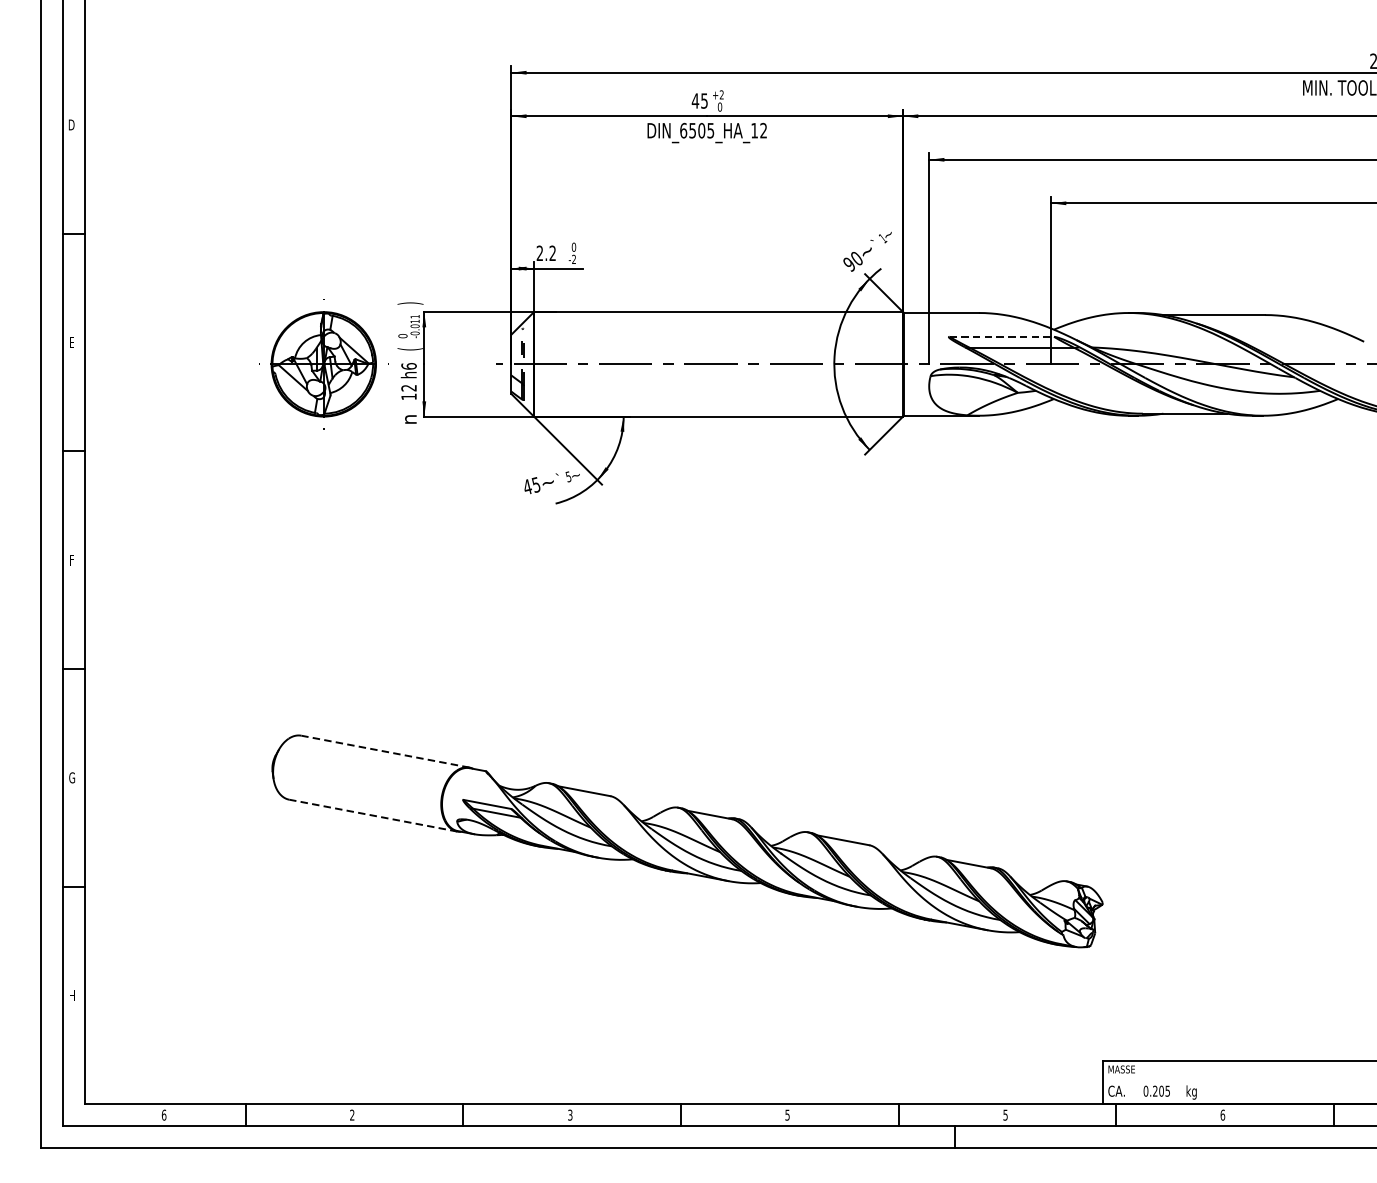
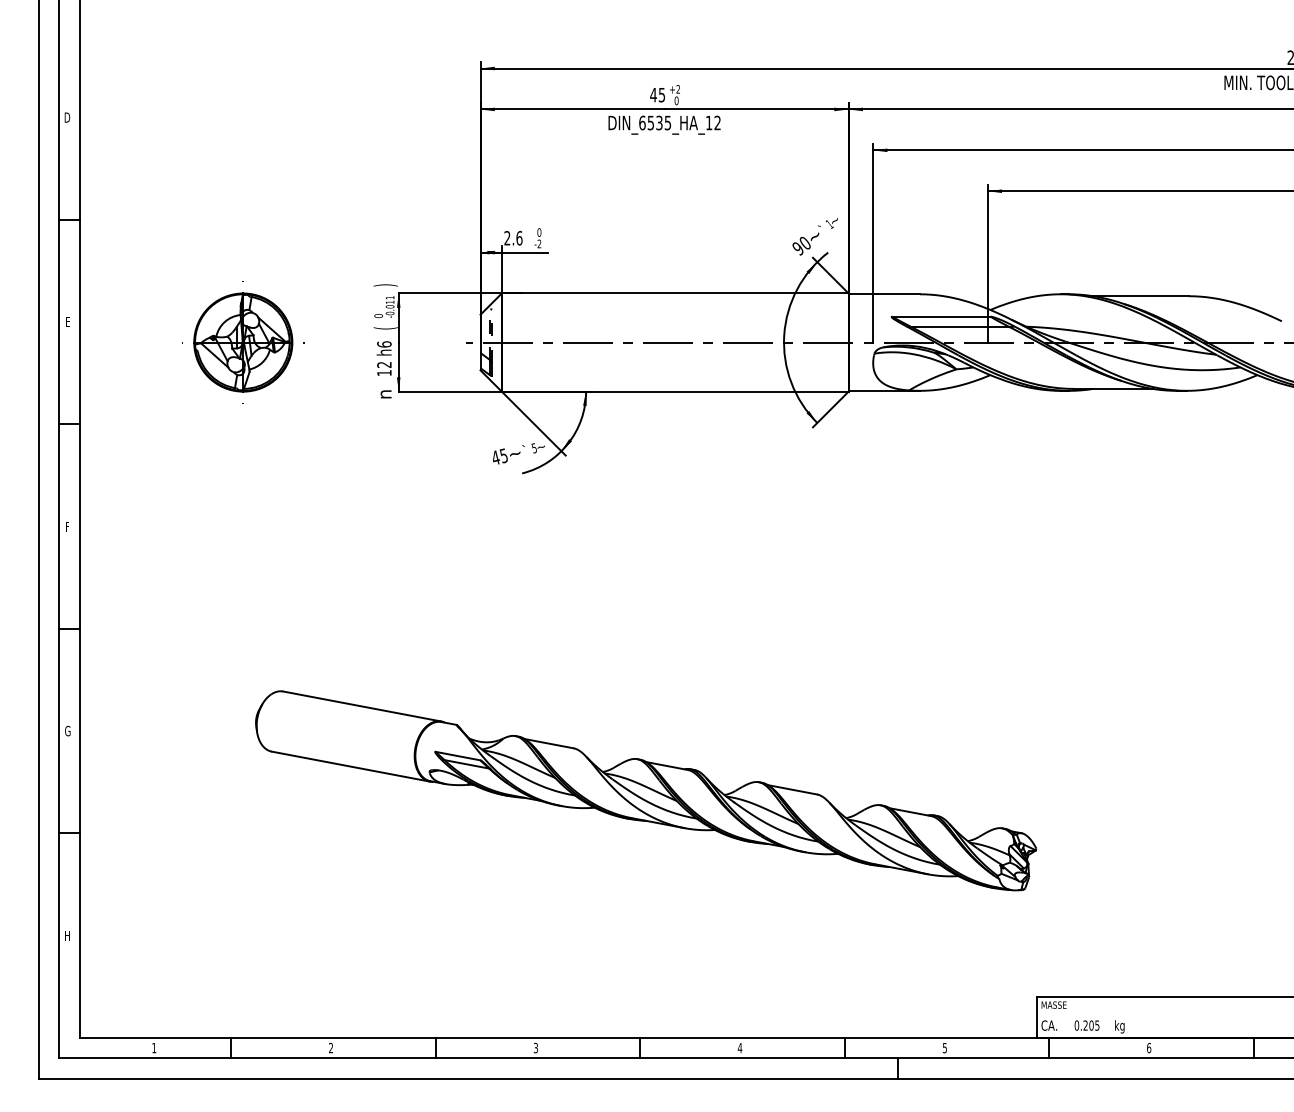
text: (701, 130) -> (659, 122), DIN_6505_HA_12 -> DIN_6535_HA_12
text: (552, 252) -> (519, 237), 2.2 -> 2.6
line: (1001, 336) -> (941, 316), dashed -> solid
part: (324, 364) -> (243, 342), moved
line: (384, 751) -> (361, 706), dashed -> solid
line: (372, 815) -> (350, 766), dashed -> solid
text: (164, 1114) -> (154, 1047), 6 -> 1
text: (786, 1115) -> (739, 1048), 5 -> 4

